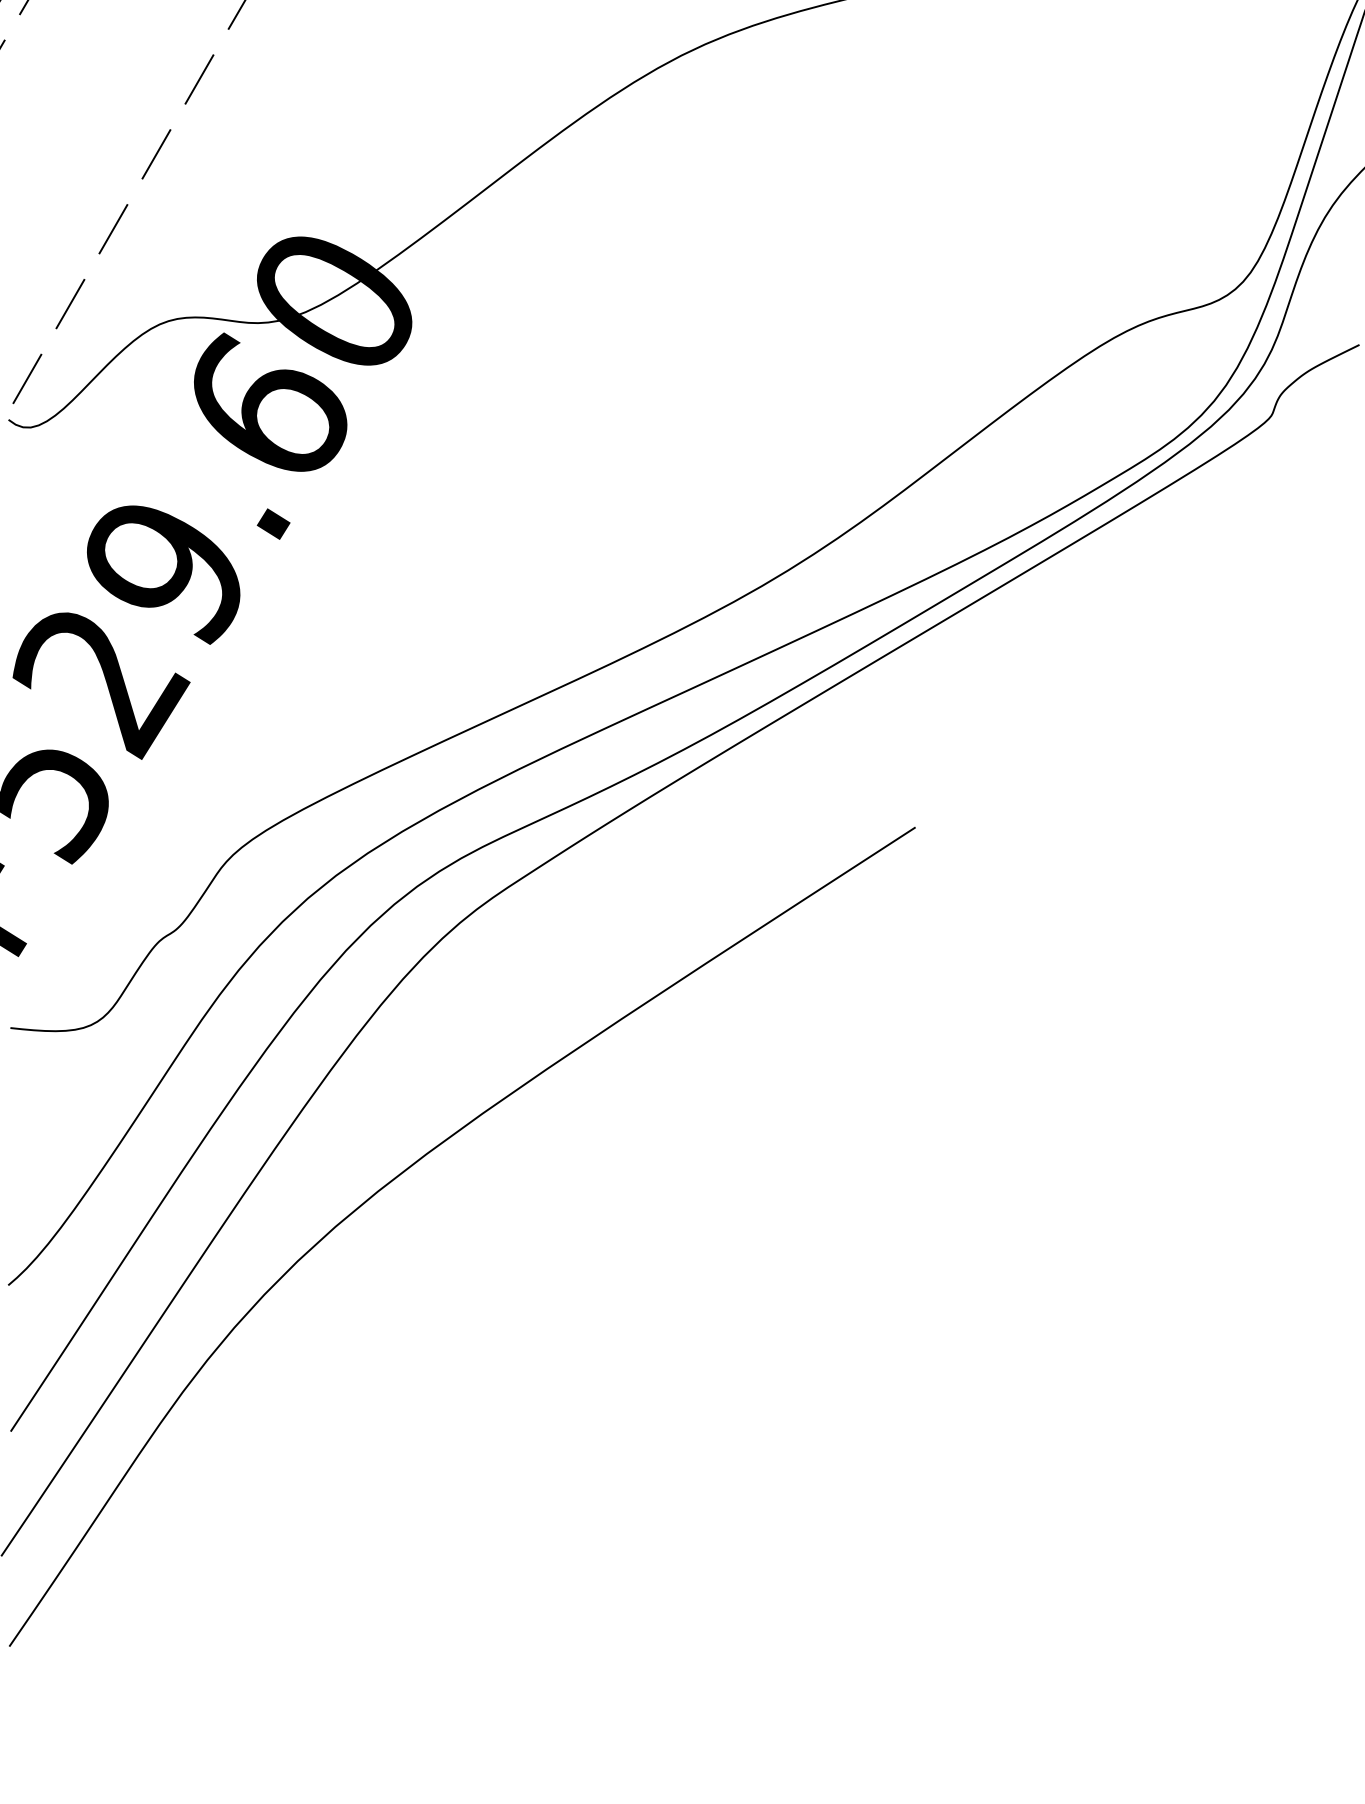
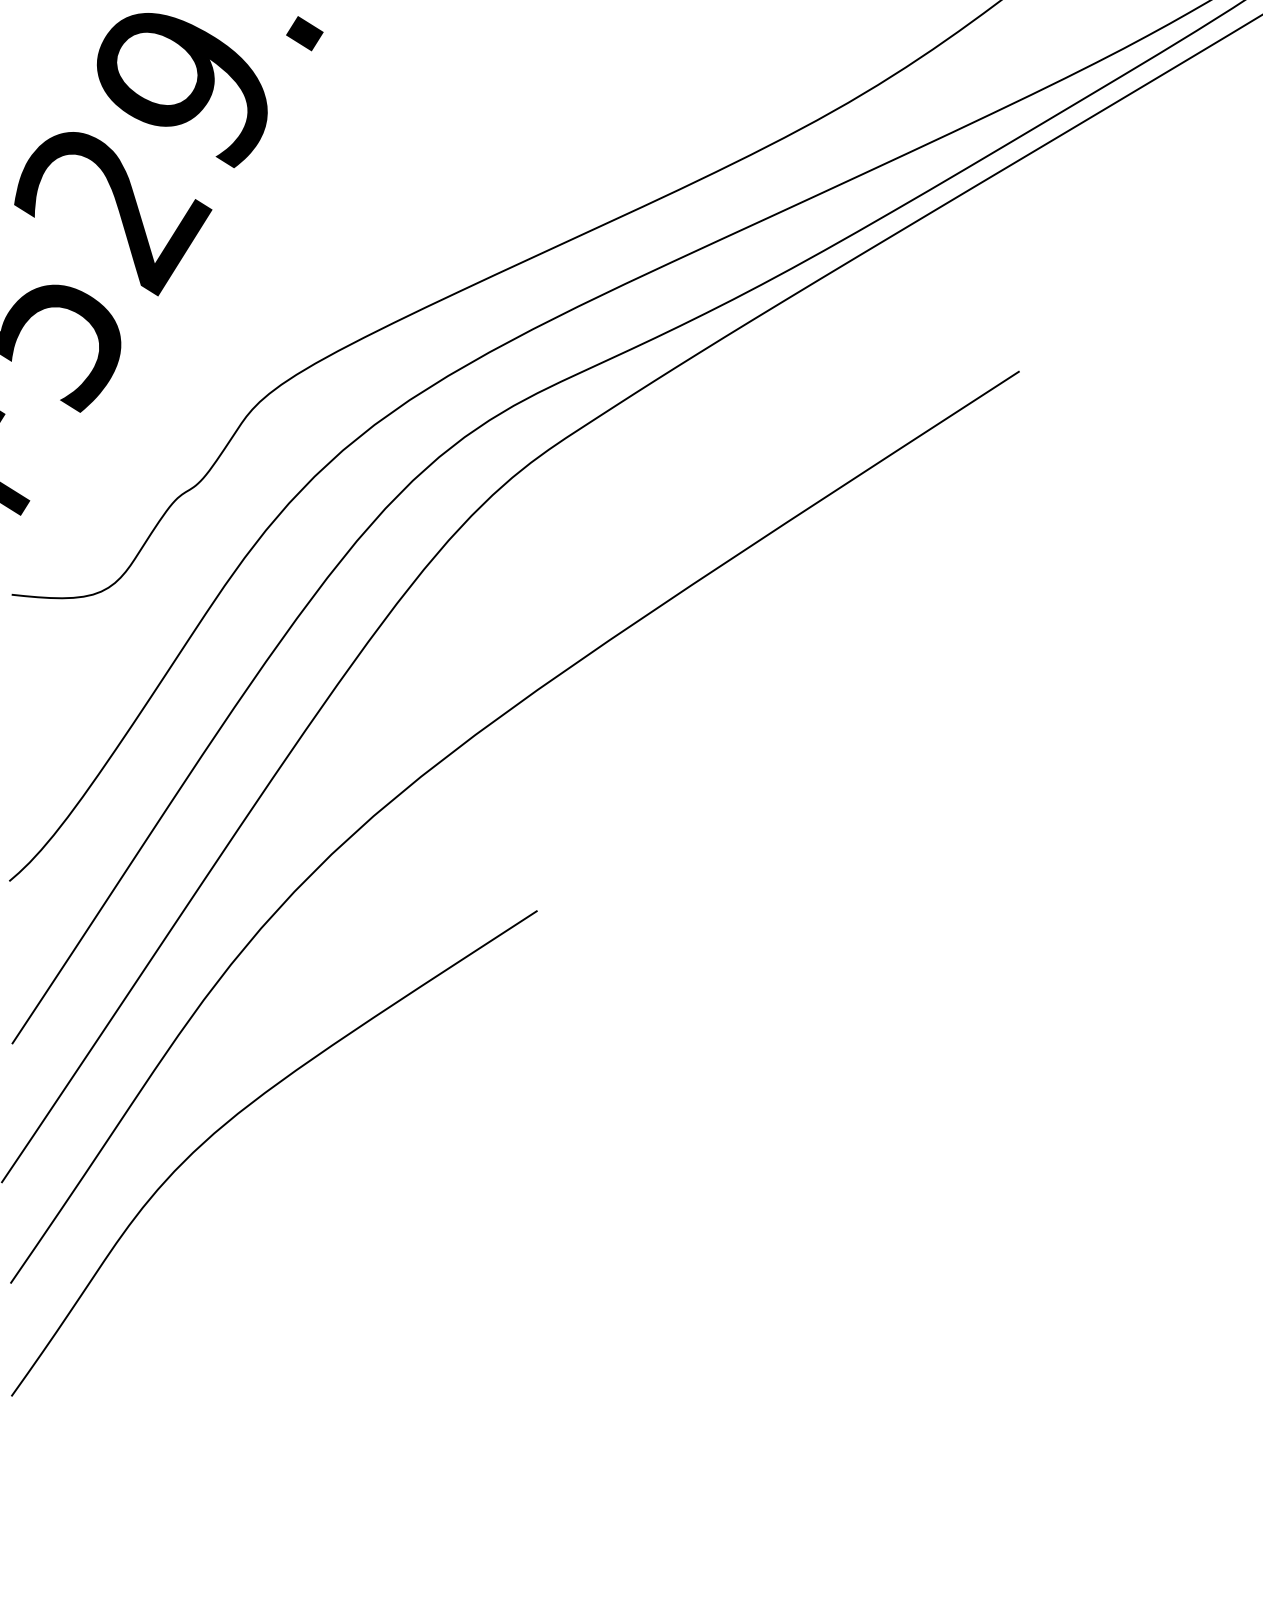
curve: (216, 1493) -> (241, 1113), added

